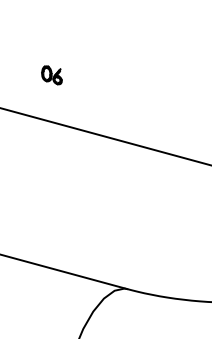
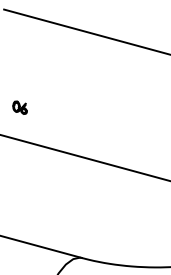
part: (51, 74) -> (19, 107), moved

